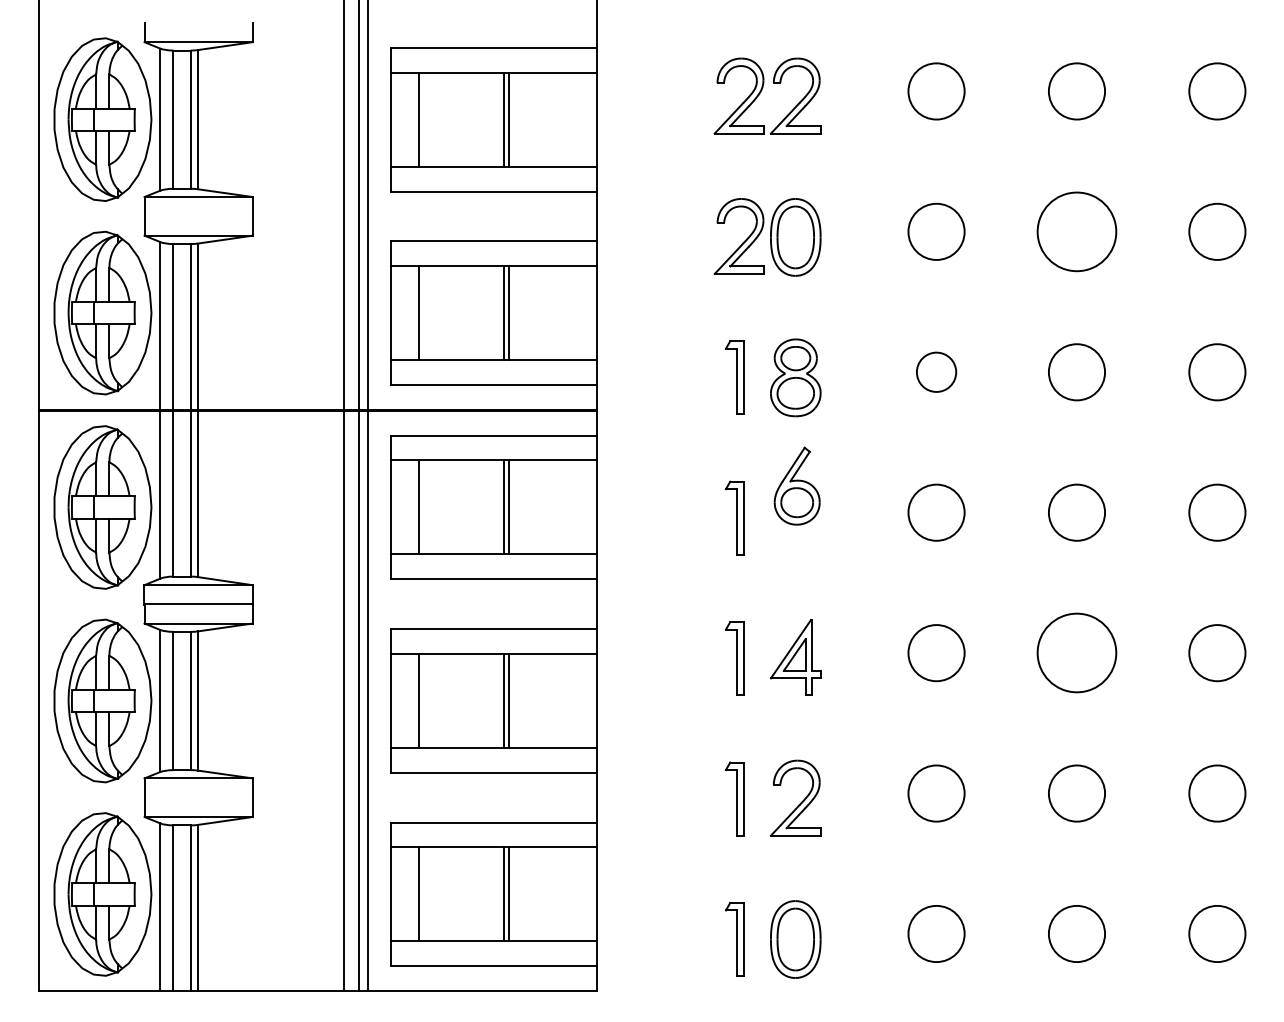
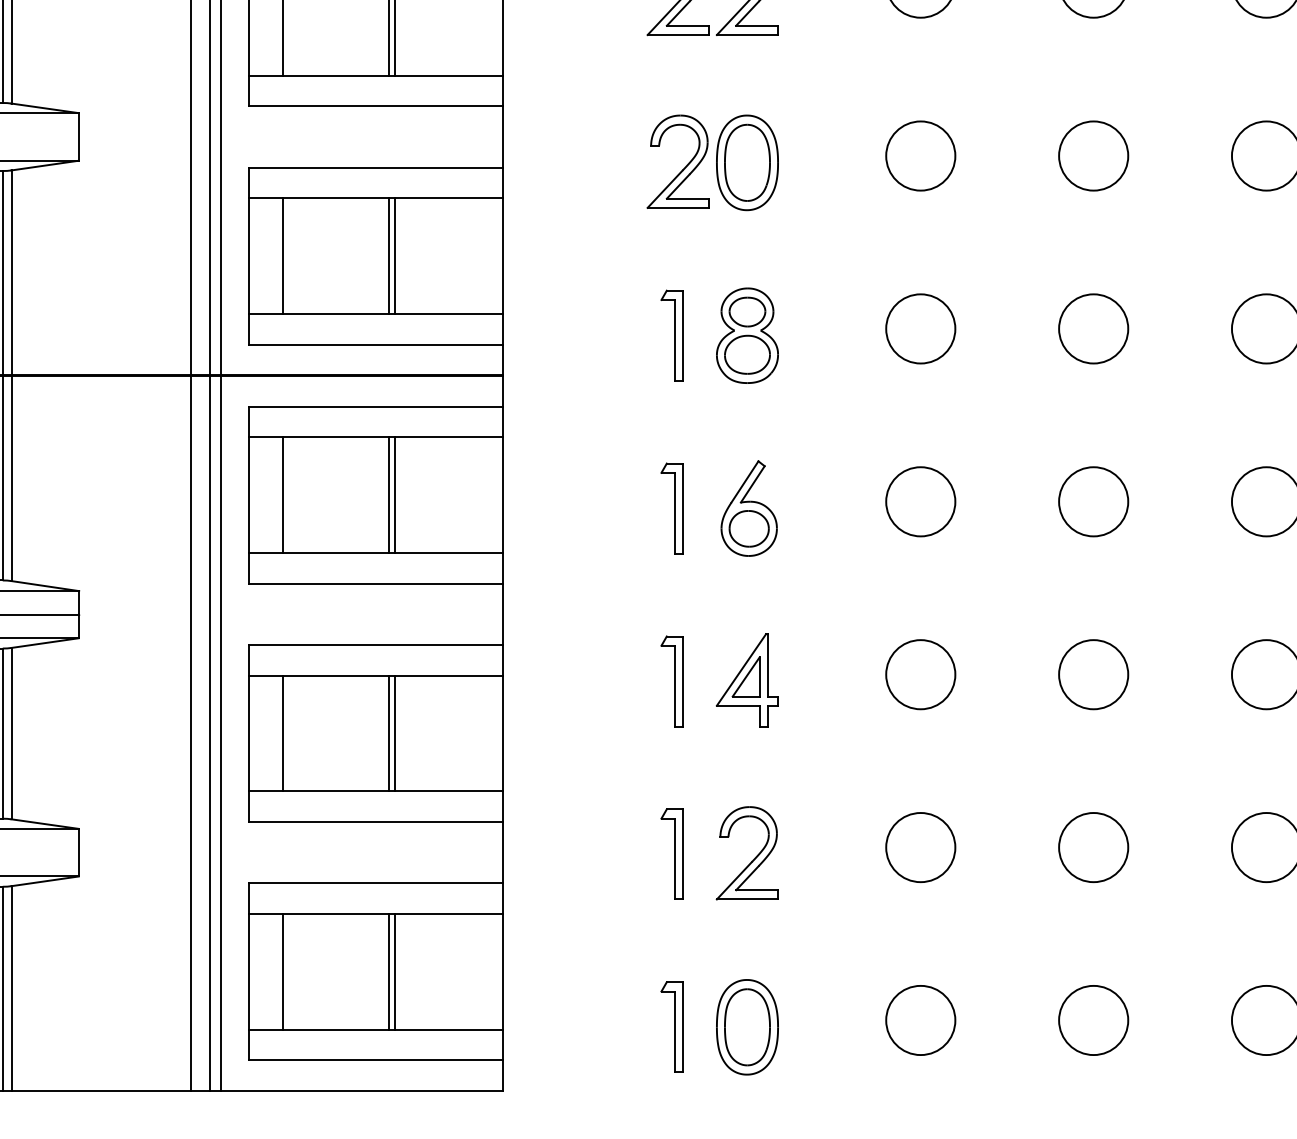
circle: (1076, 231) -> (1093, 155), size x0.71
circle: (936, 372) -> (920, 329), size x1.43
part: (796, 485) -> (748, 507), moved
circle: (1076, 653) -> (1093, 675), size x0.71

